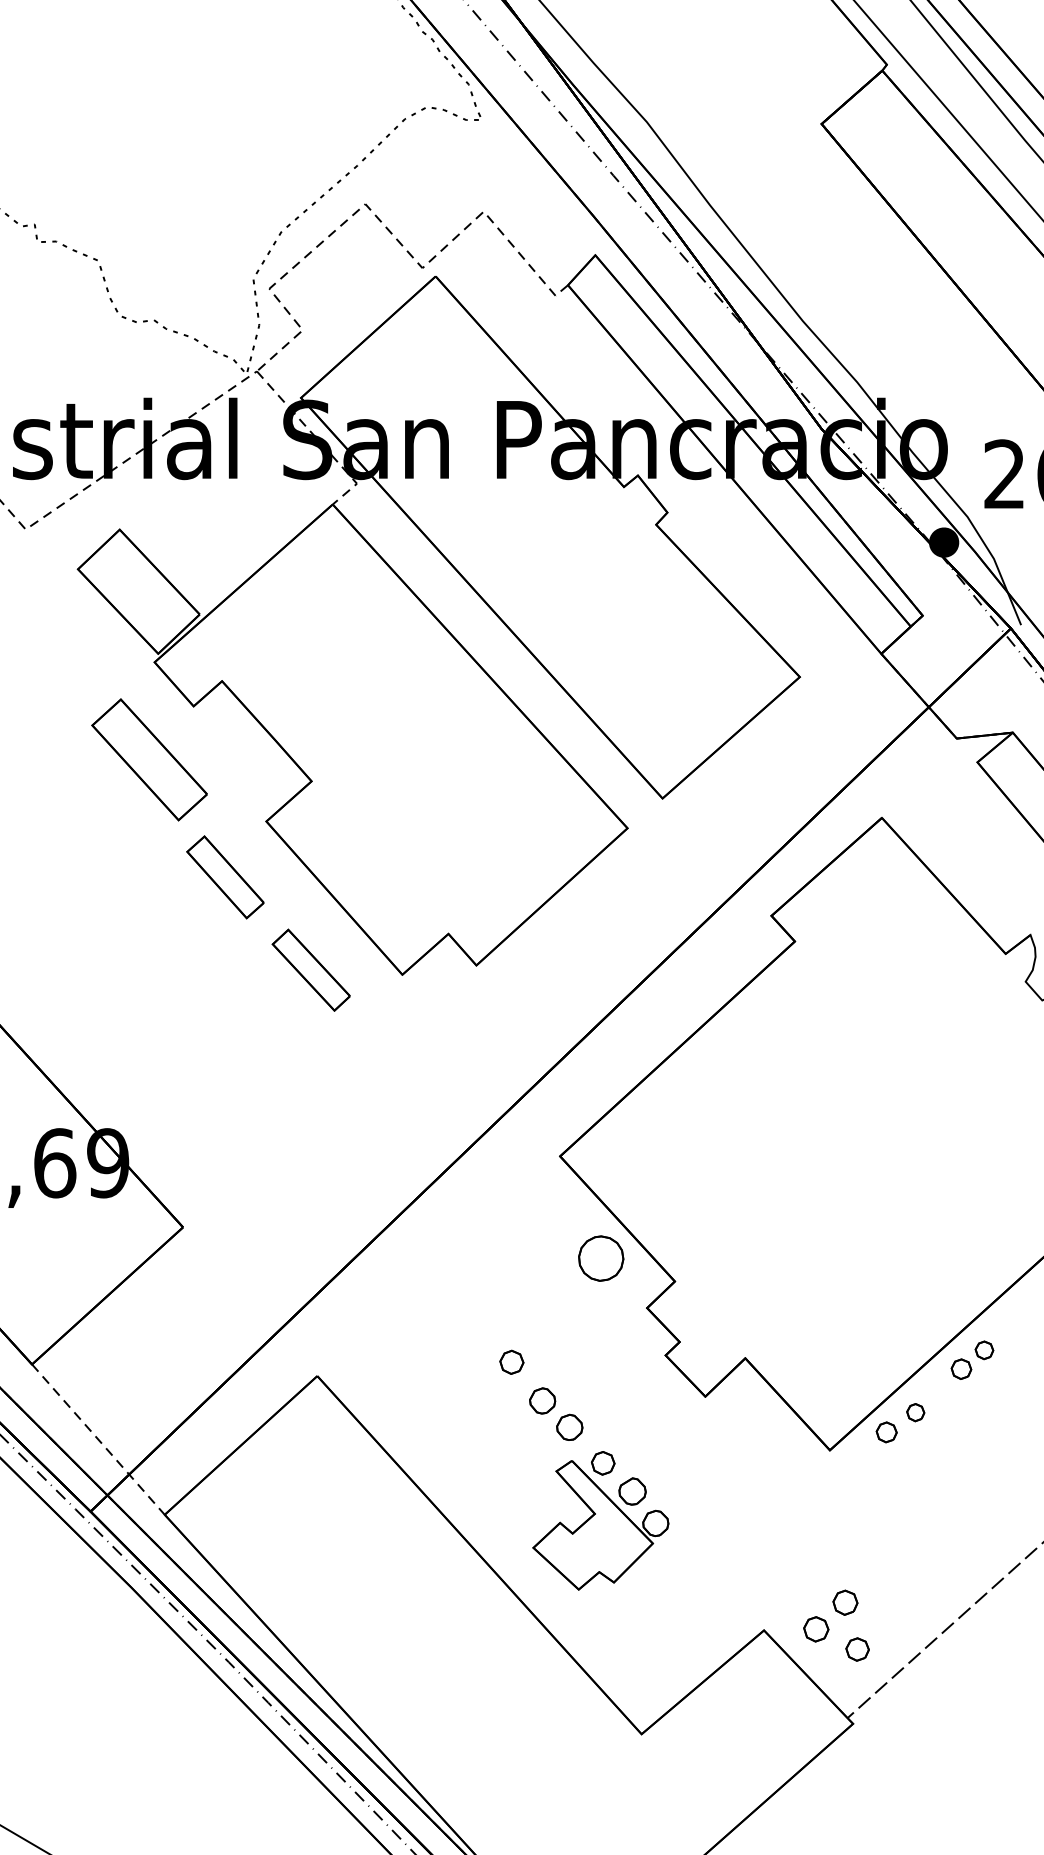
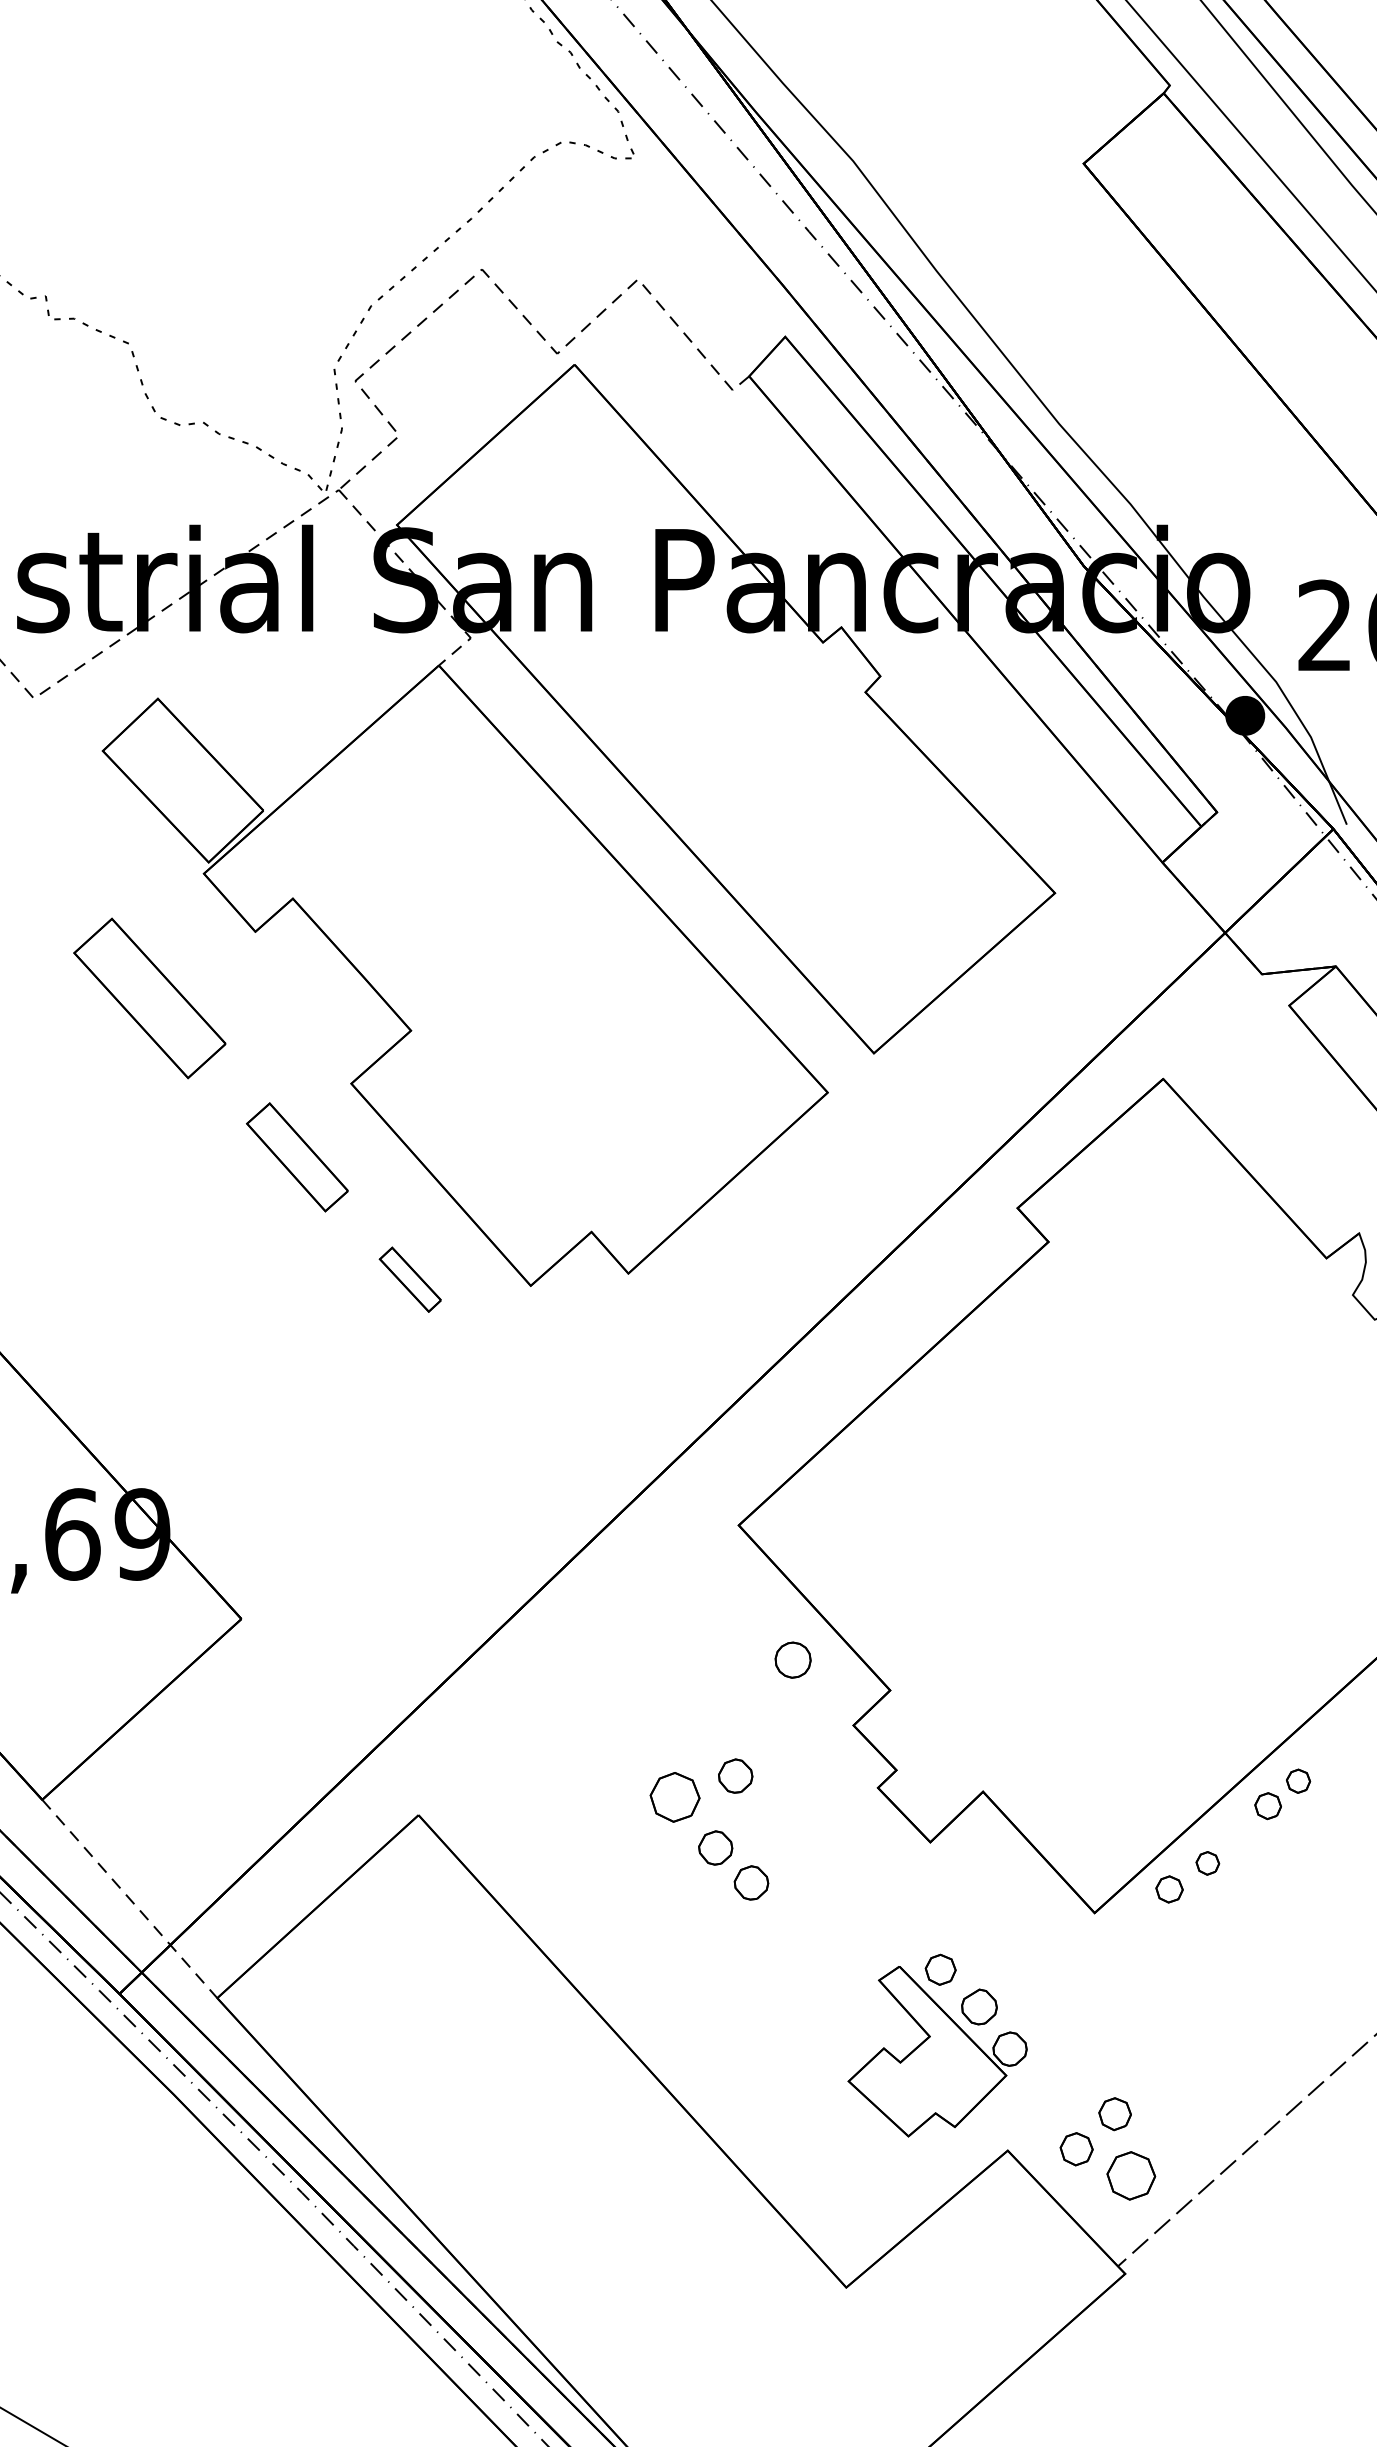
part: (149, 759) -> (149, 997), moved
part: (310, 969) -> (409, 1278), size x0.6
part: (601, 1258) -> (793, 1660), size x0.6
part: (557, 1345) -> (735, 1774), added
part: (511, 1361) -> (674, 1795), size x1.6
part: (600, 1520) -> (937, 2045), moved
part: (857, 1649) -> (1131, 2175), size x1.6

